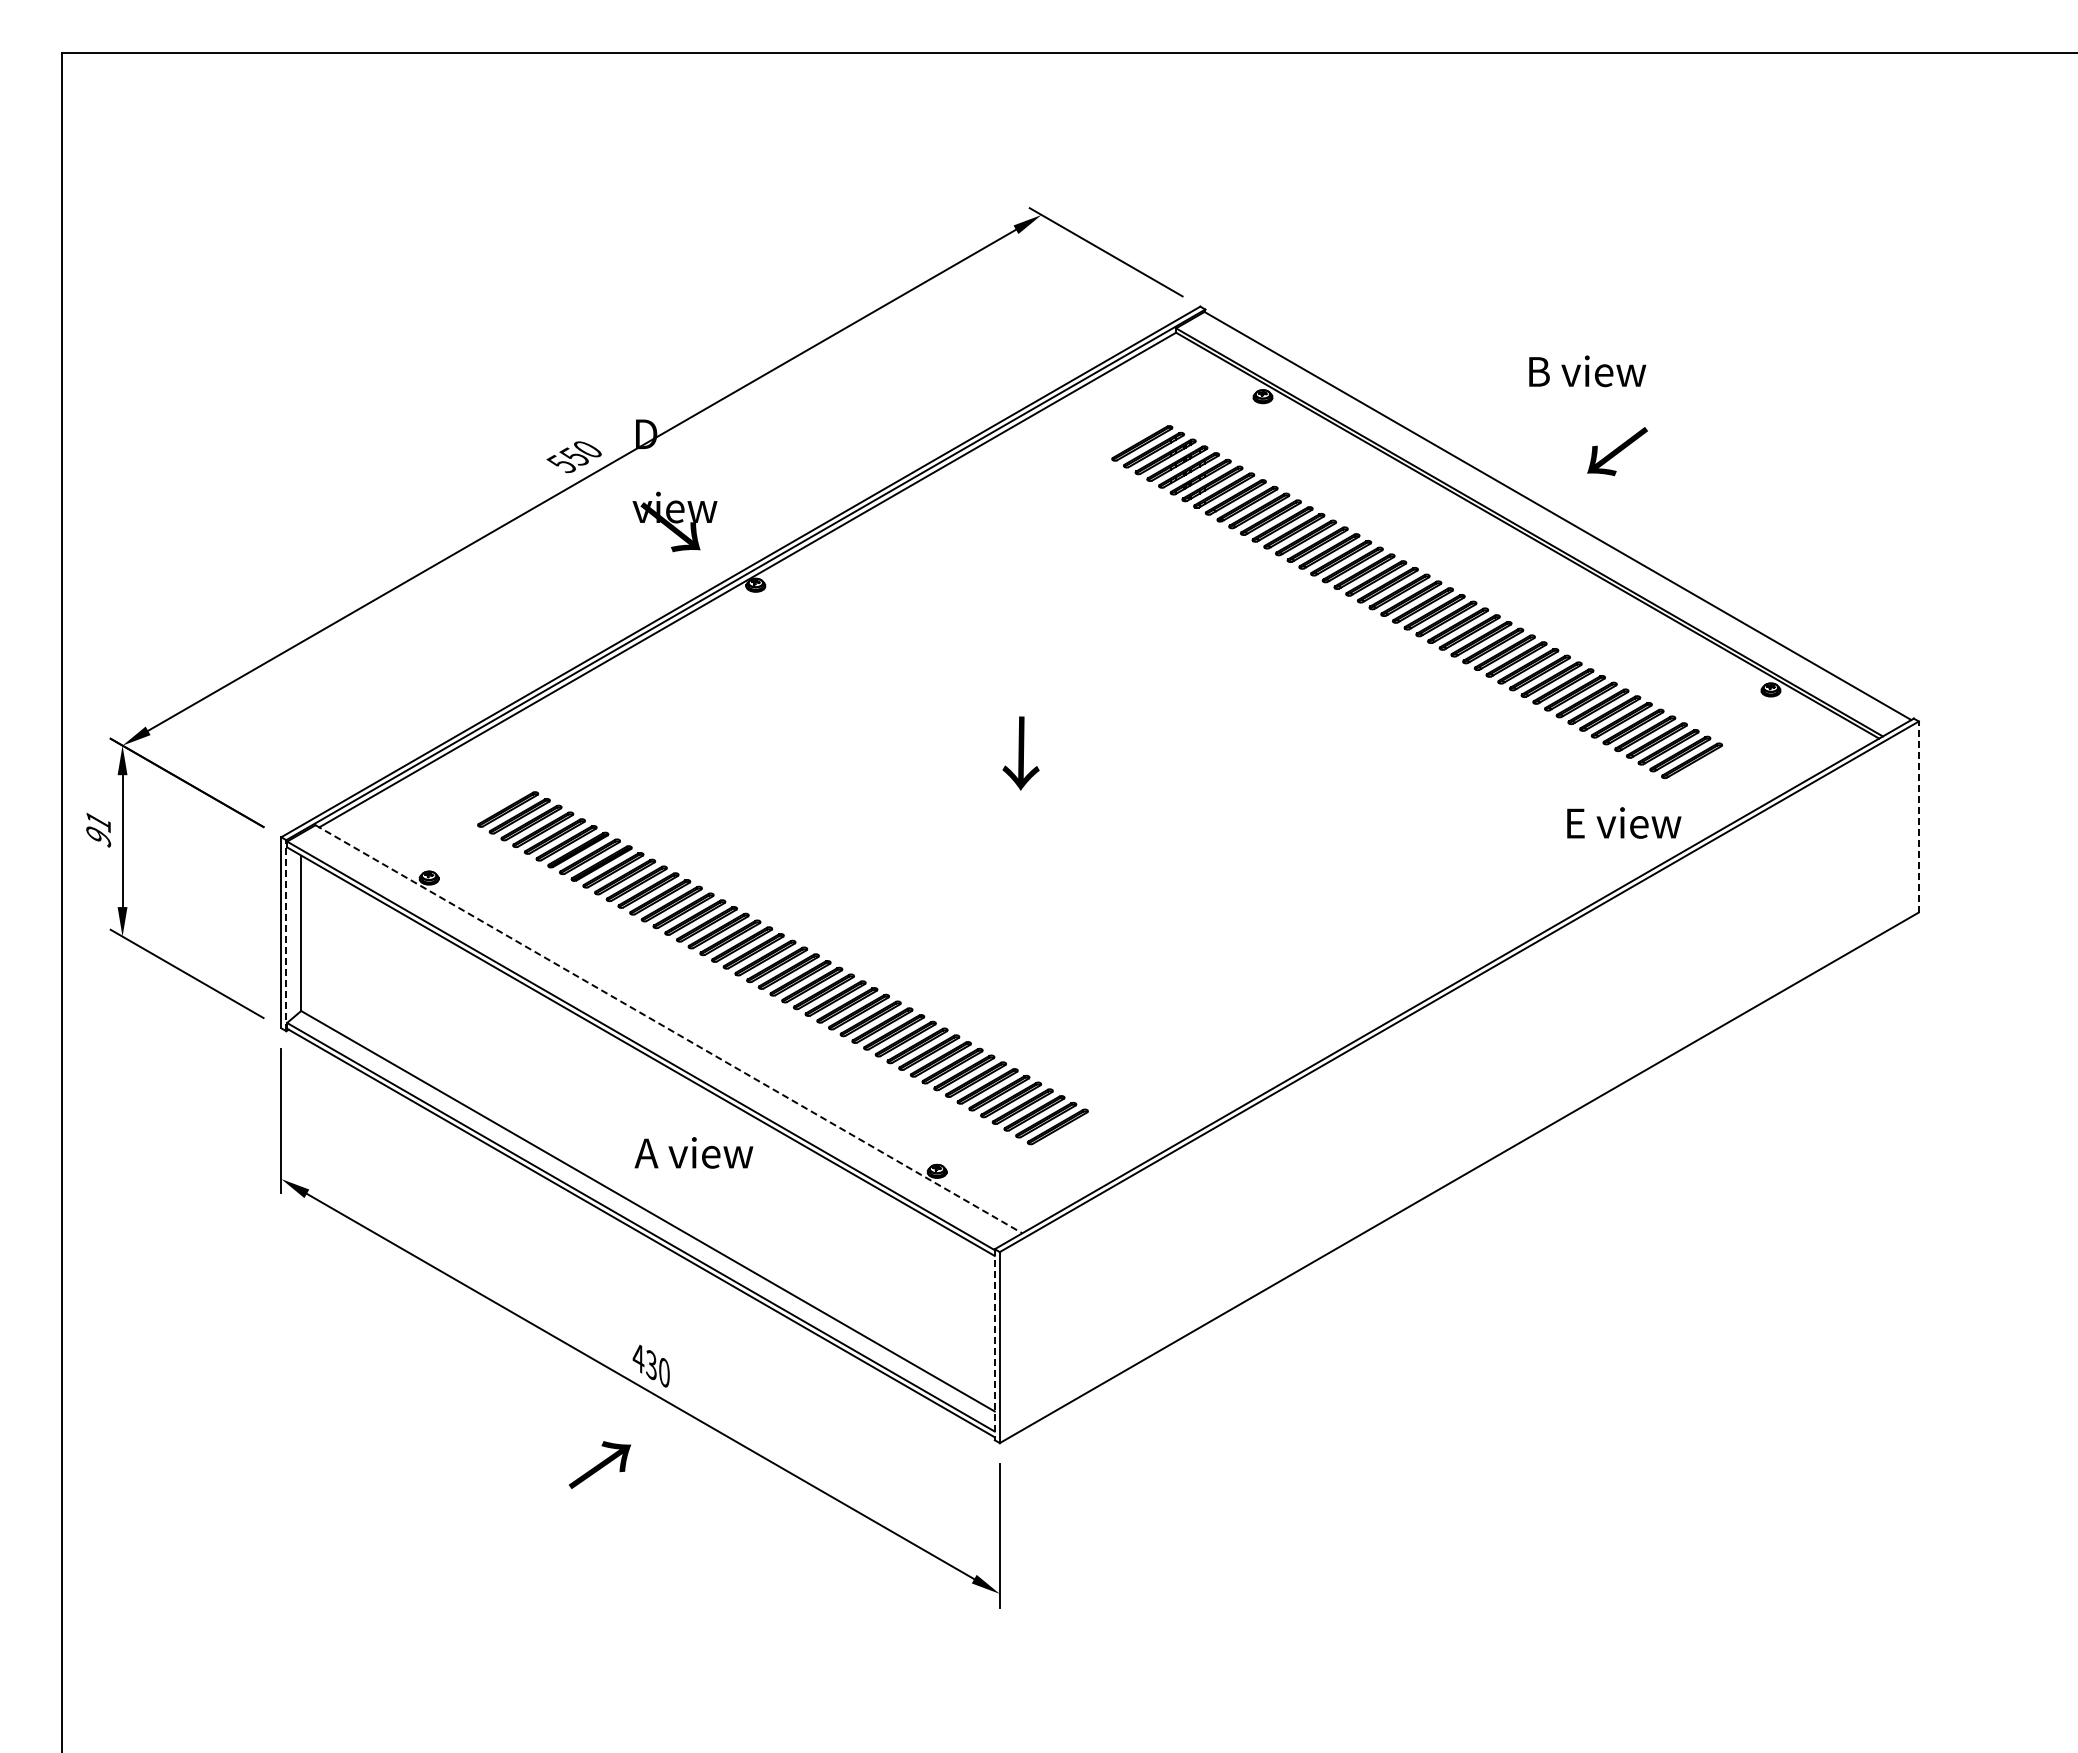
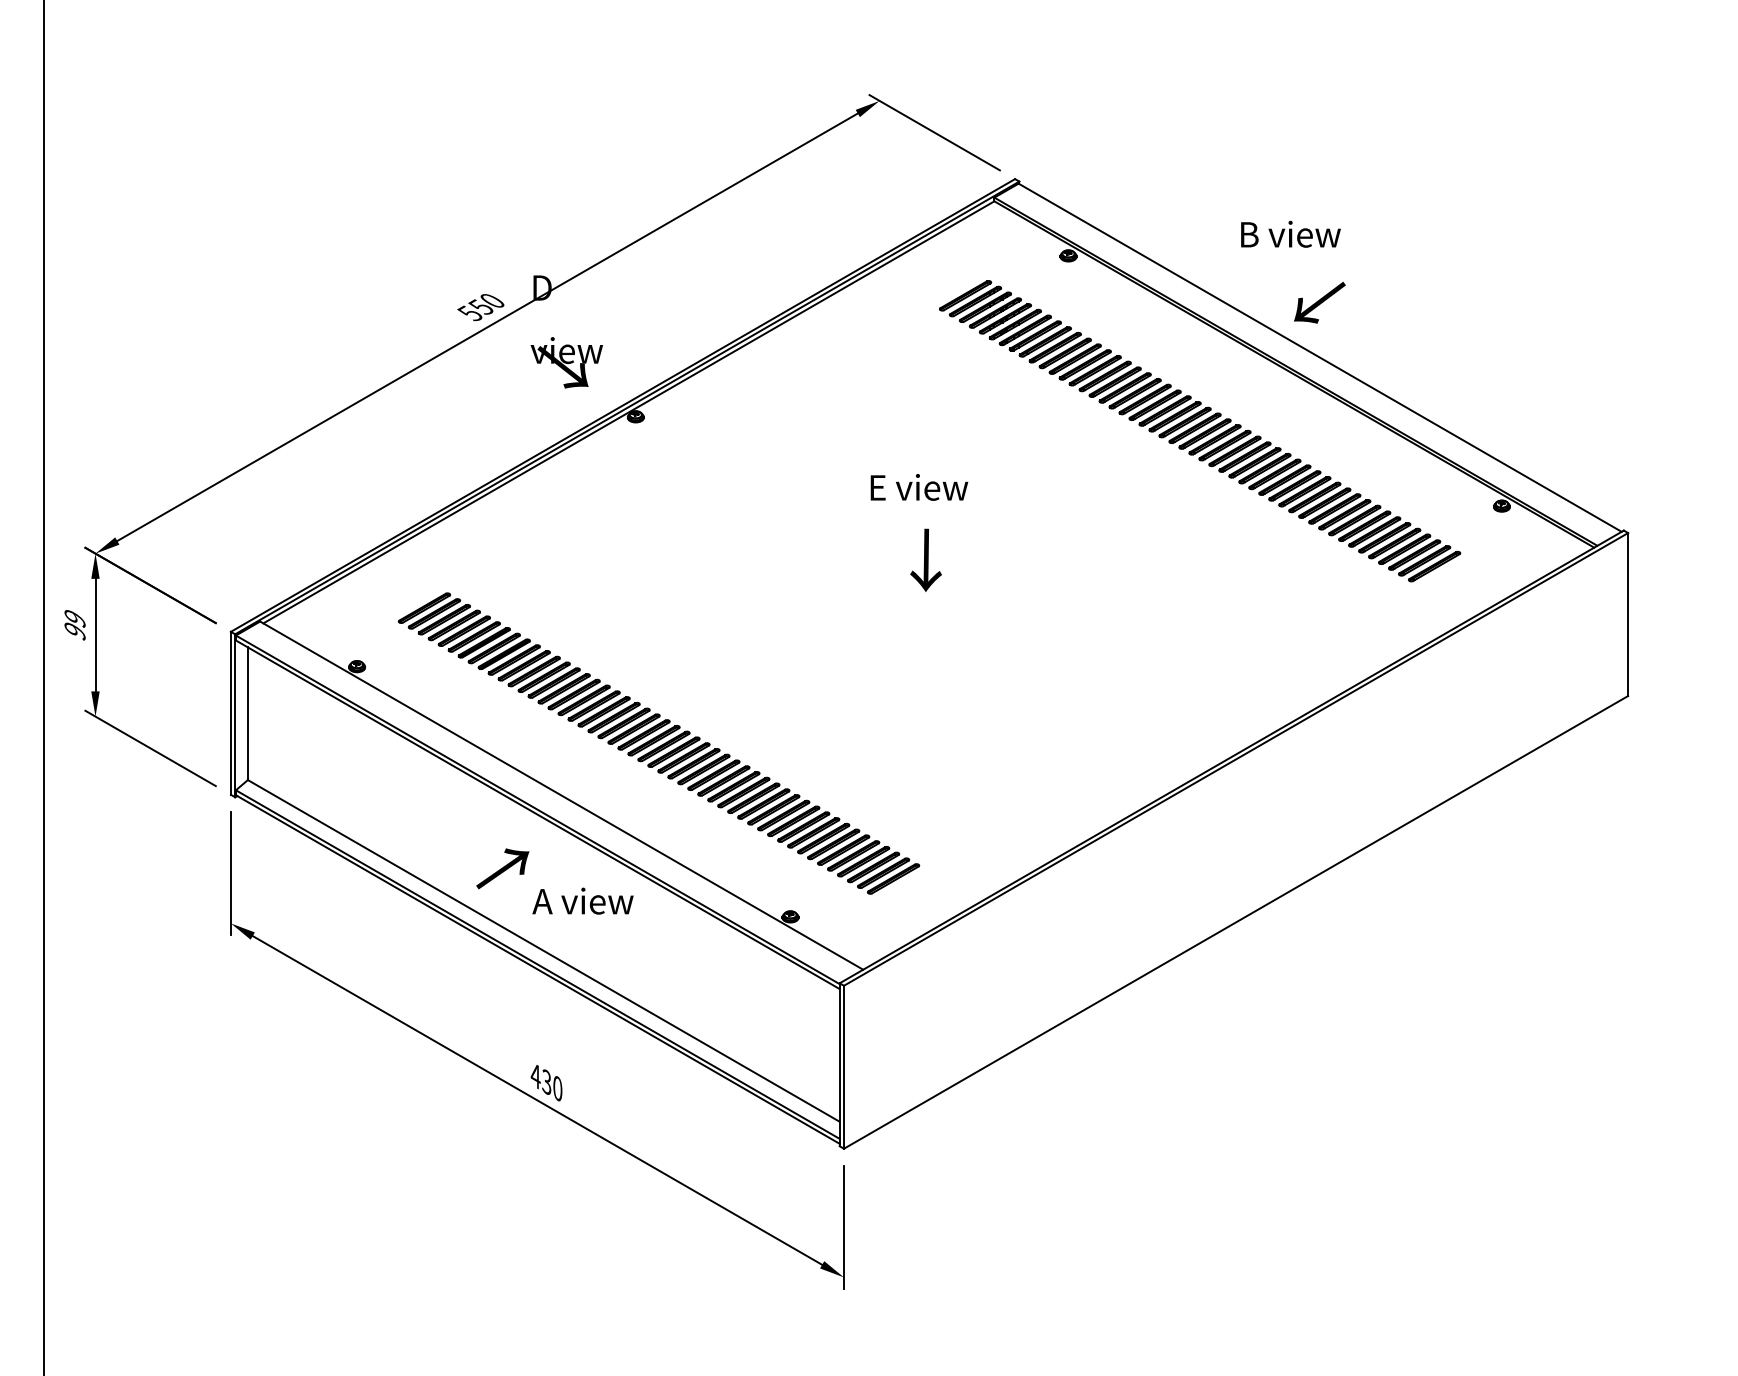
text: (1587, 371) -> (1290, 234), moved
text: (1617, 451) -> (1319, 302), moved
text: (1020, 753) -> (925, 560), moved
line: (1918, 817) -> (1627, 614), dashed -> solid
text: (98, 822) -> (74, 619), 91 -> 99
text: (1624, 822) -> (919, 486), moved
line: (286, 935) -> (235, 715), dashed -> solid
line: (669, 1029) -> (562, 795), dashed -> solid
line: (994, 1344) -> (839, 1064), dashed -> solid
text: (600, 1464) -> (503, 868), moved

